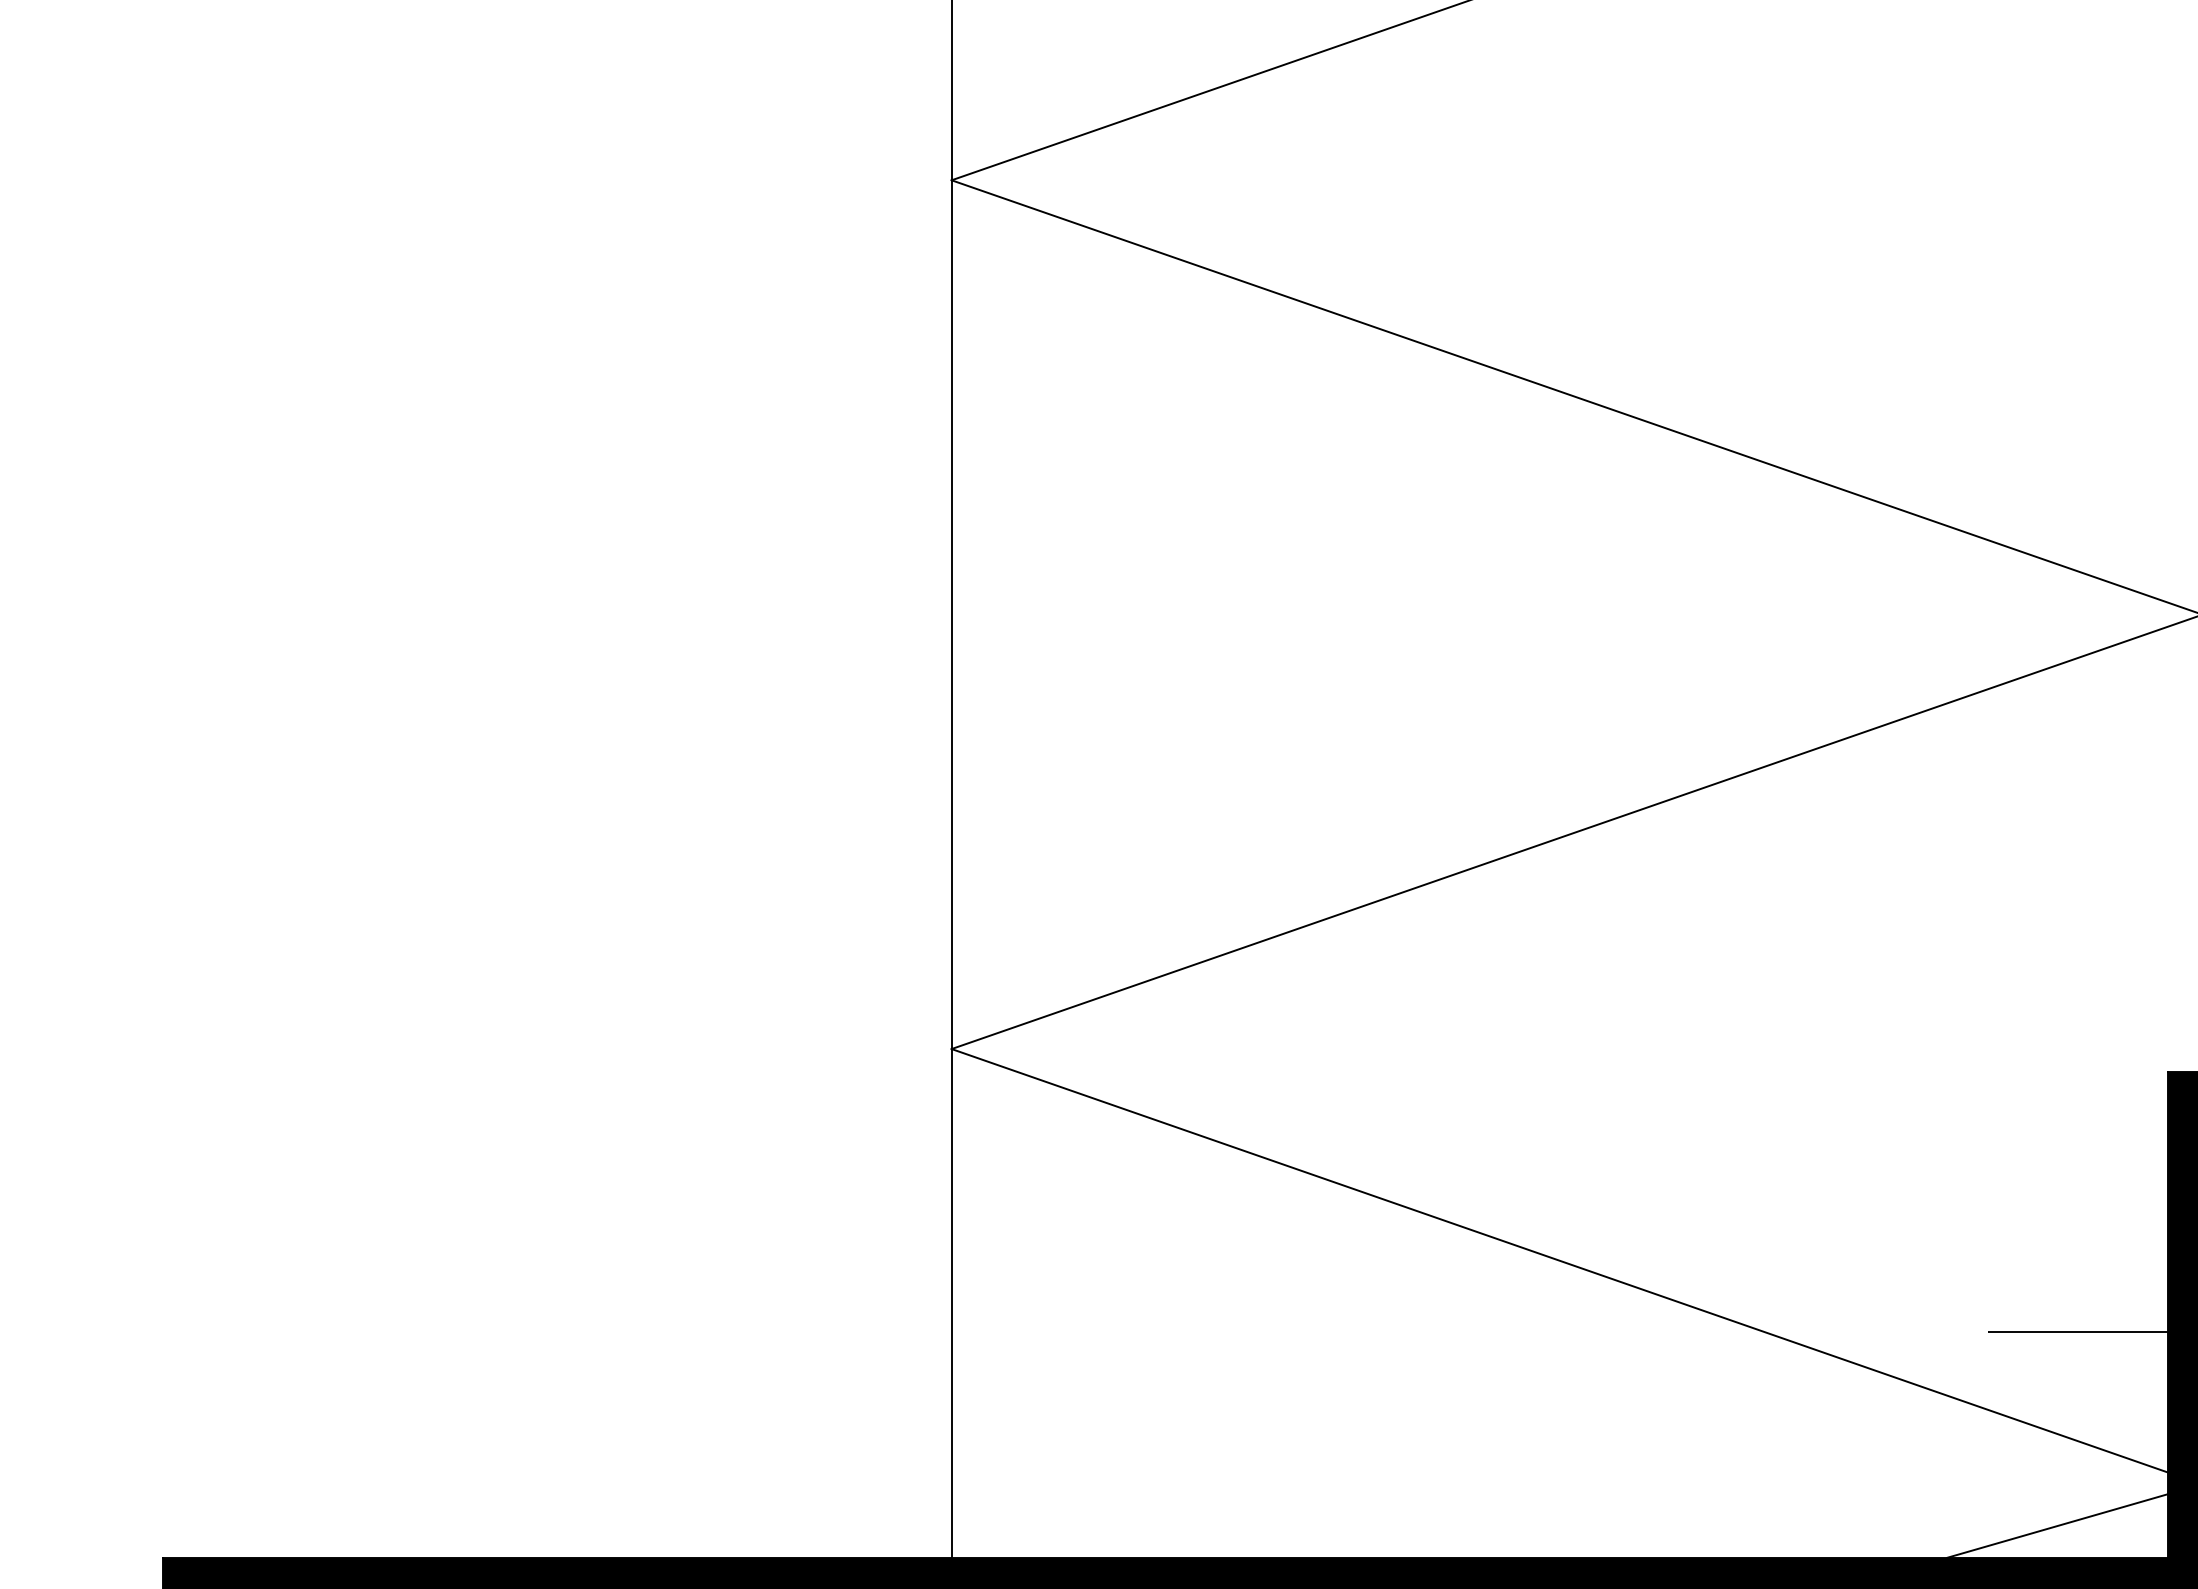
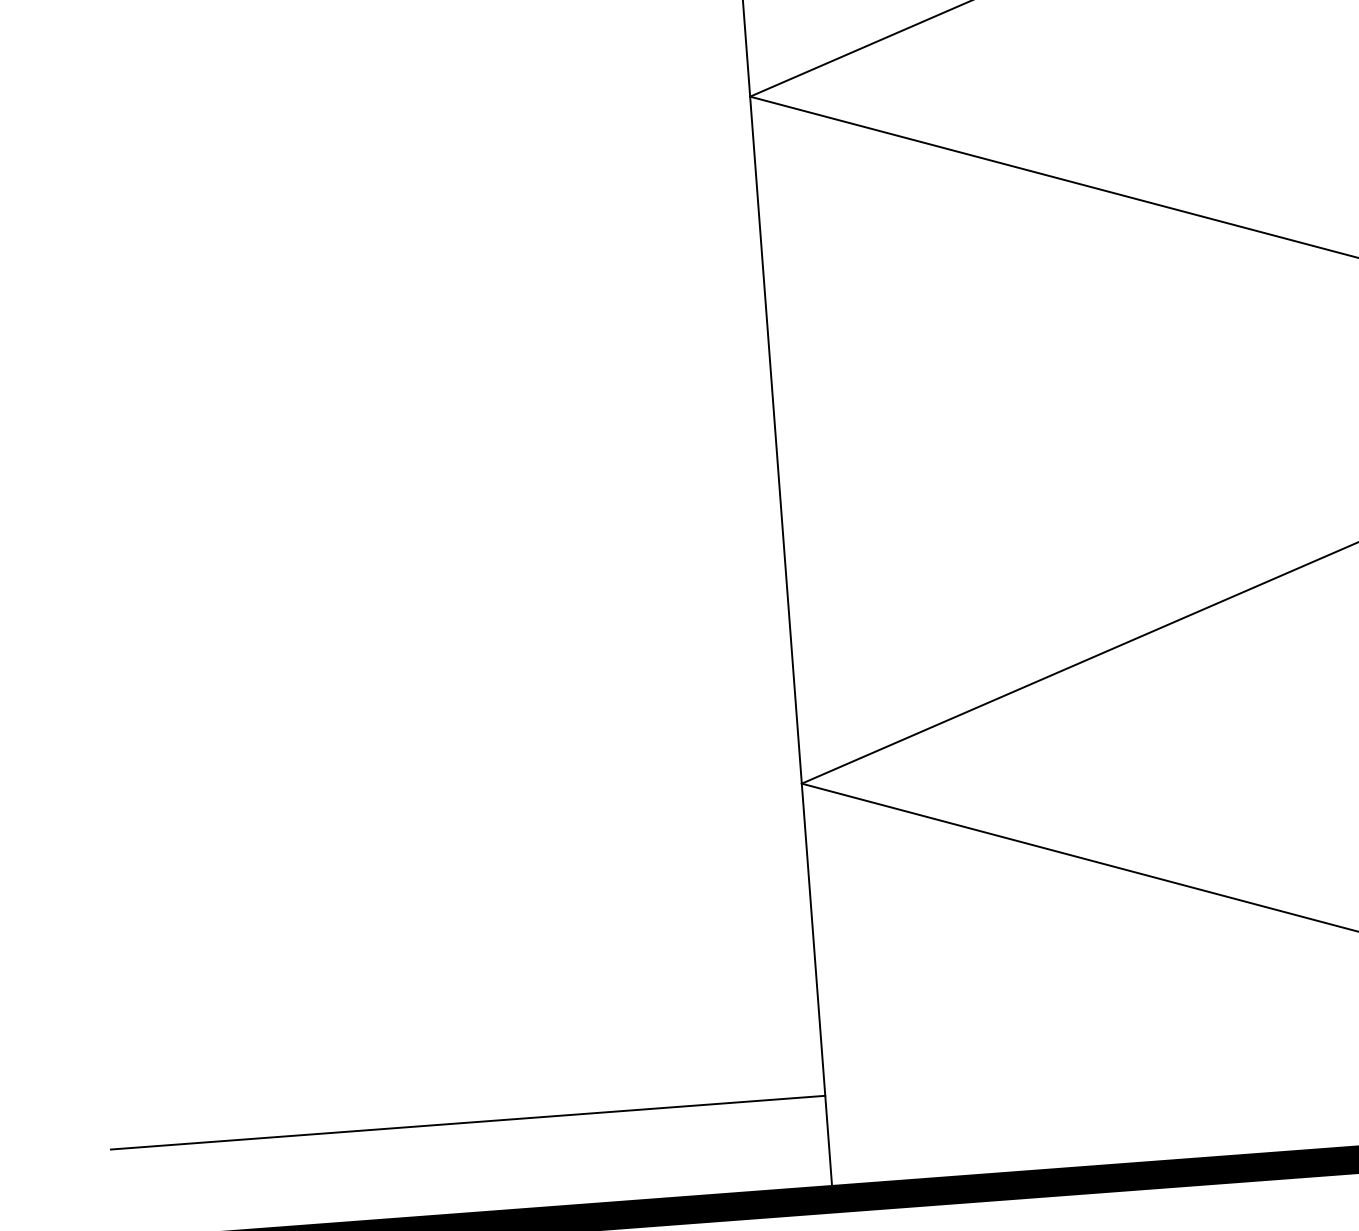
line: (499, 1443) -> (467, 1122), added

